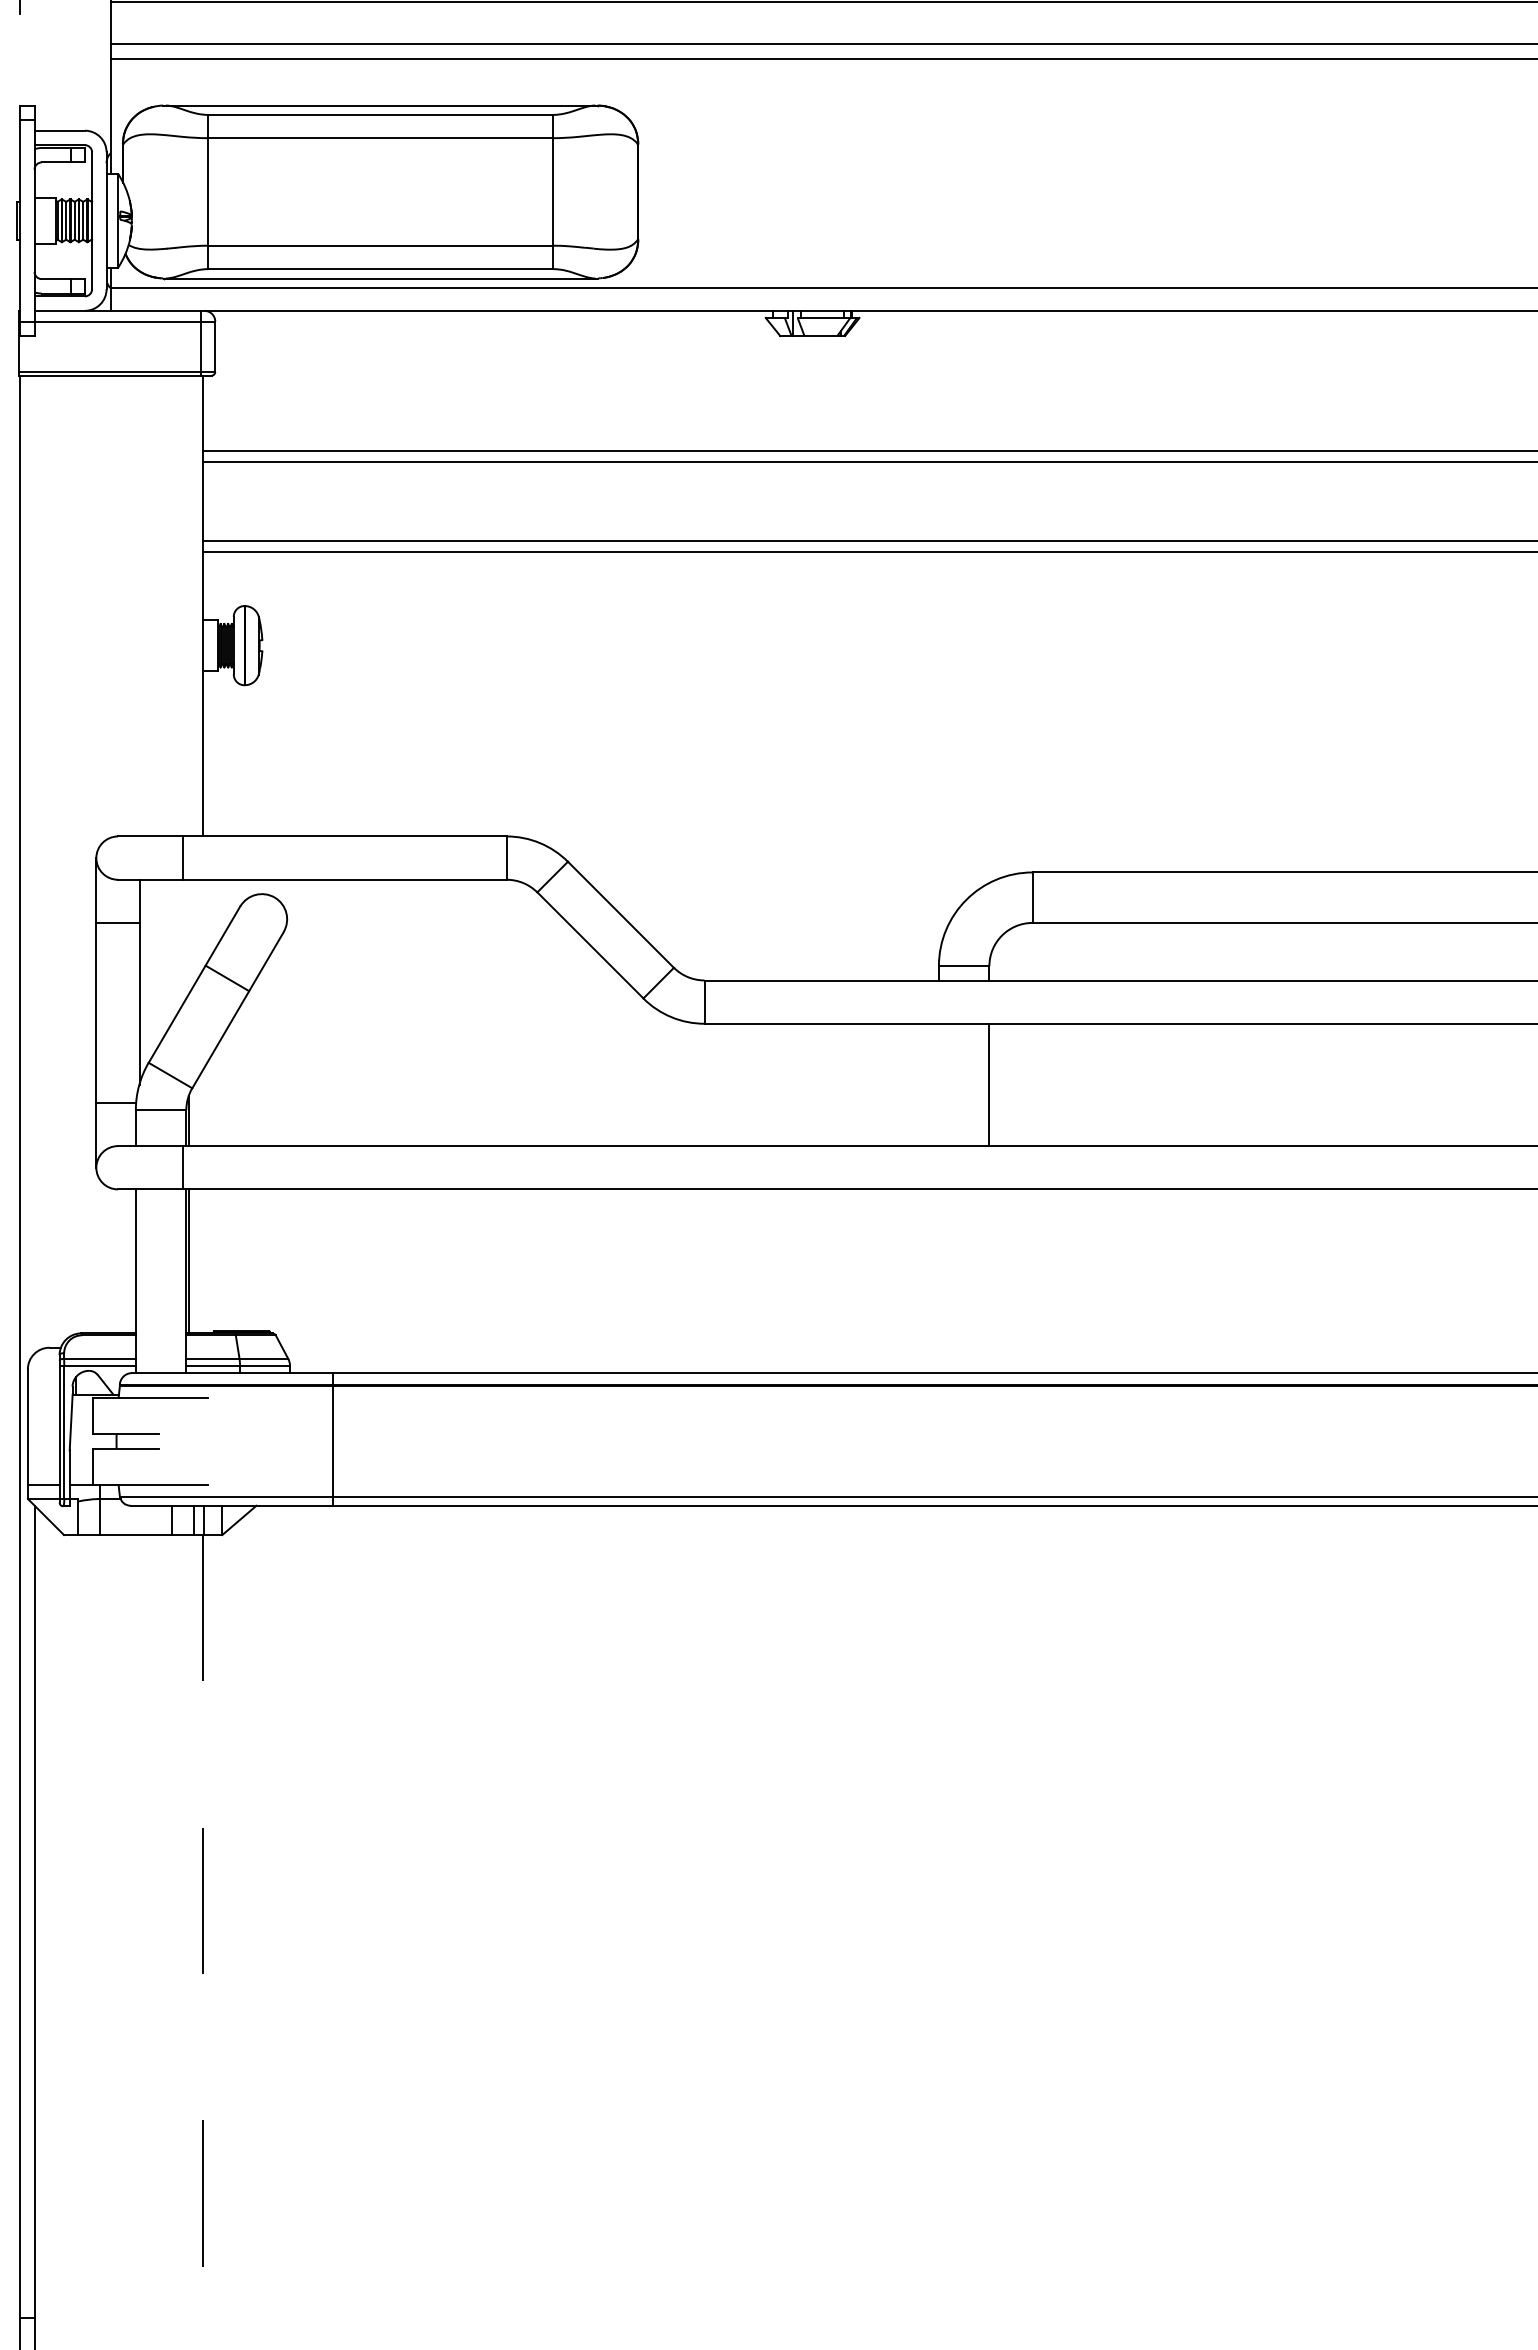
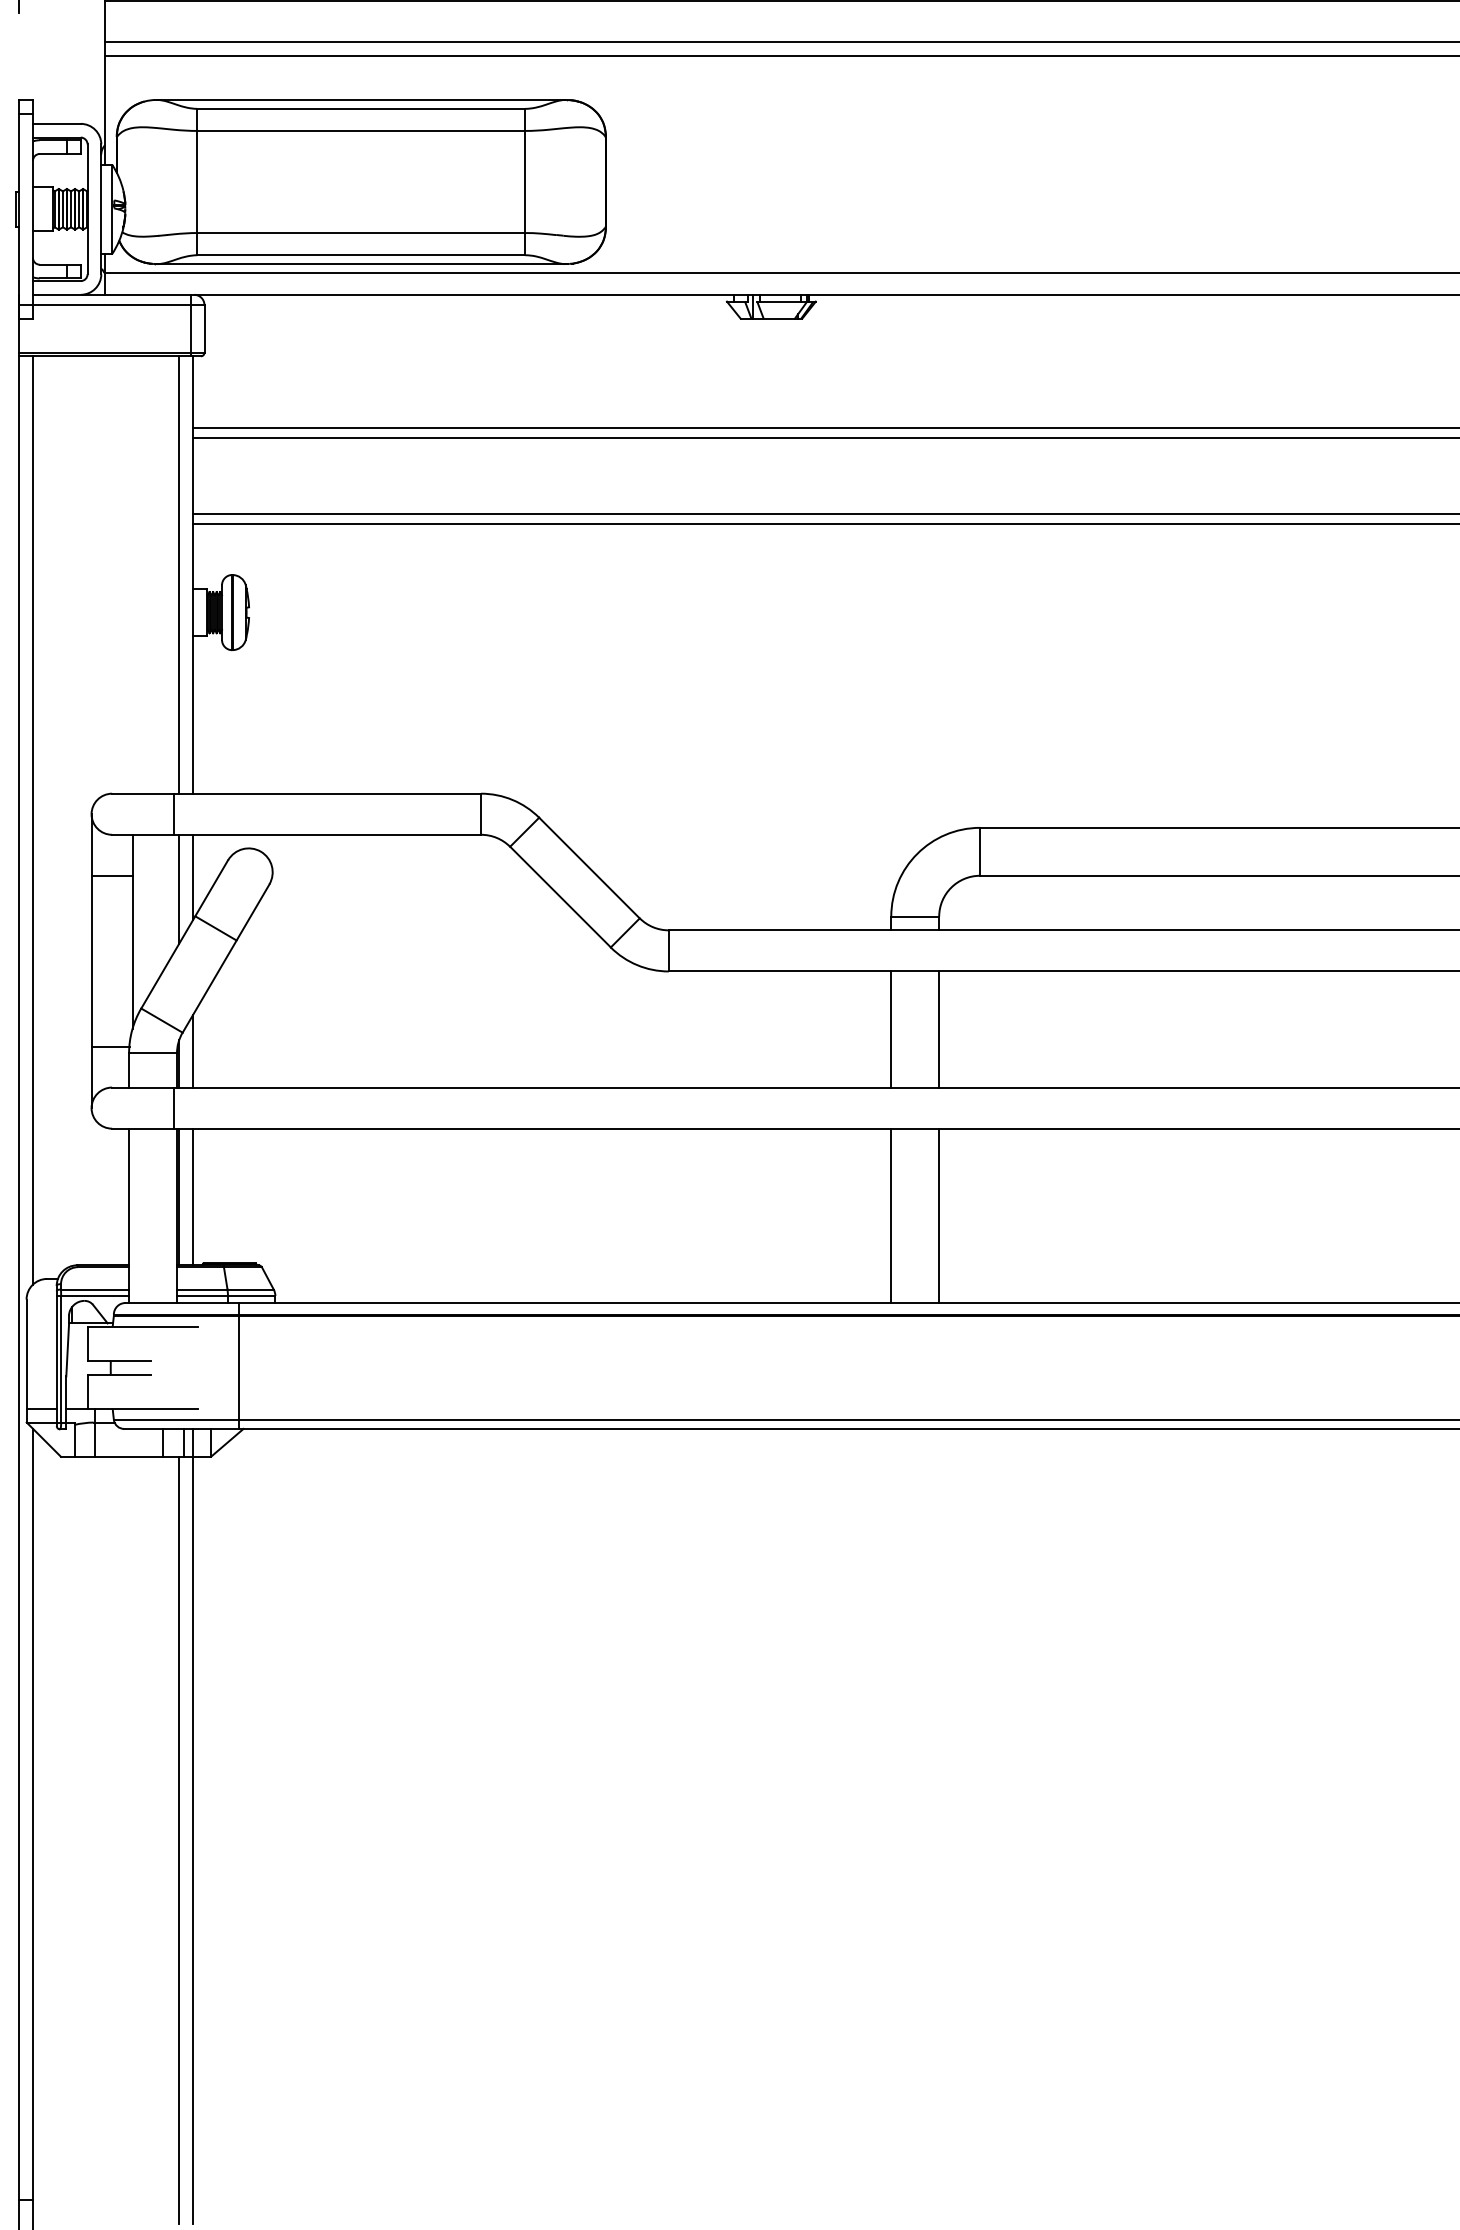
line: (188, 605) -> (179, 574), added
line: (34, 864) -> (32, 820), added
line: (203, 924) -> (193, 877), added
line: (188, 936) -> (179, 888), added
line: (938, 1084) -> (890, 1029), added
line: (203, 1107) -> (193, 1050), added
line: (203, 1261) -> (193, 1197), added
line: (938, 1281) -> (890, 1216), added
line: (989, 1281) -> (939, 1216), added
line: (333, 1439) -> (238, 1366), moved
line: (188, 1939) -> (179, 1840), added
line: (203, 1939) -> (193, 1840), dashed -> solid

